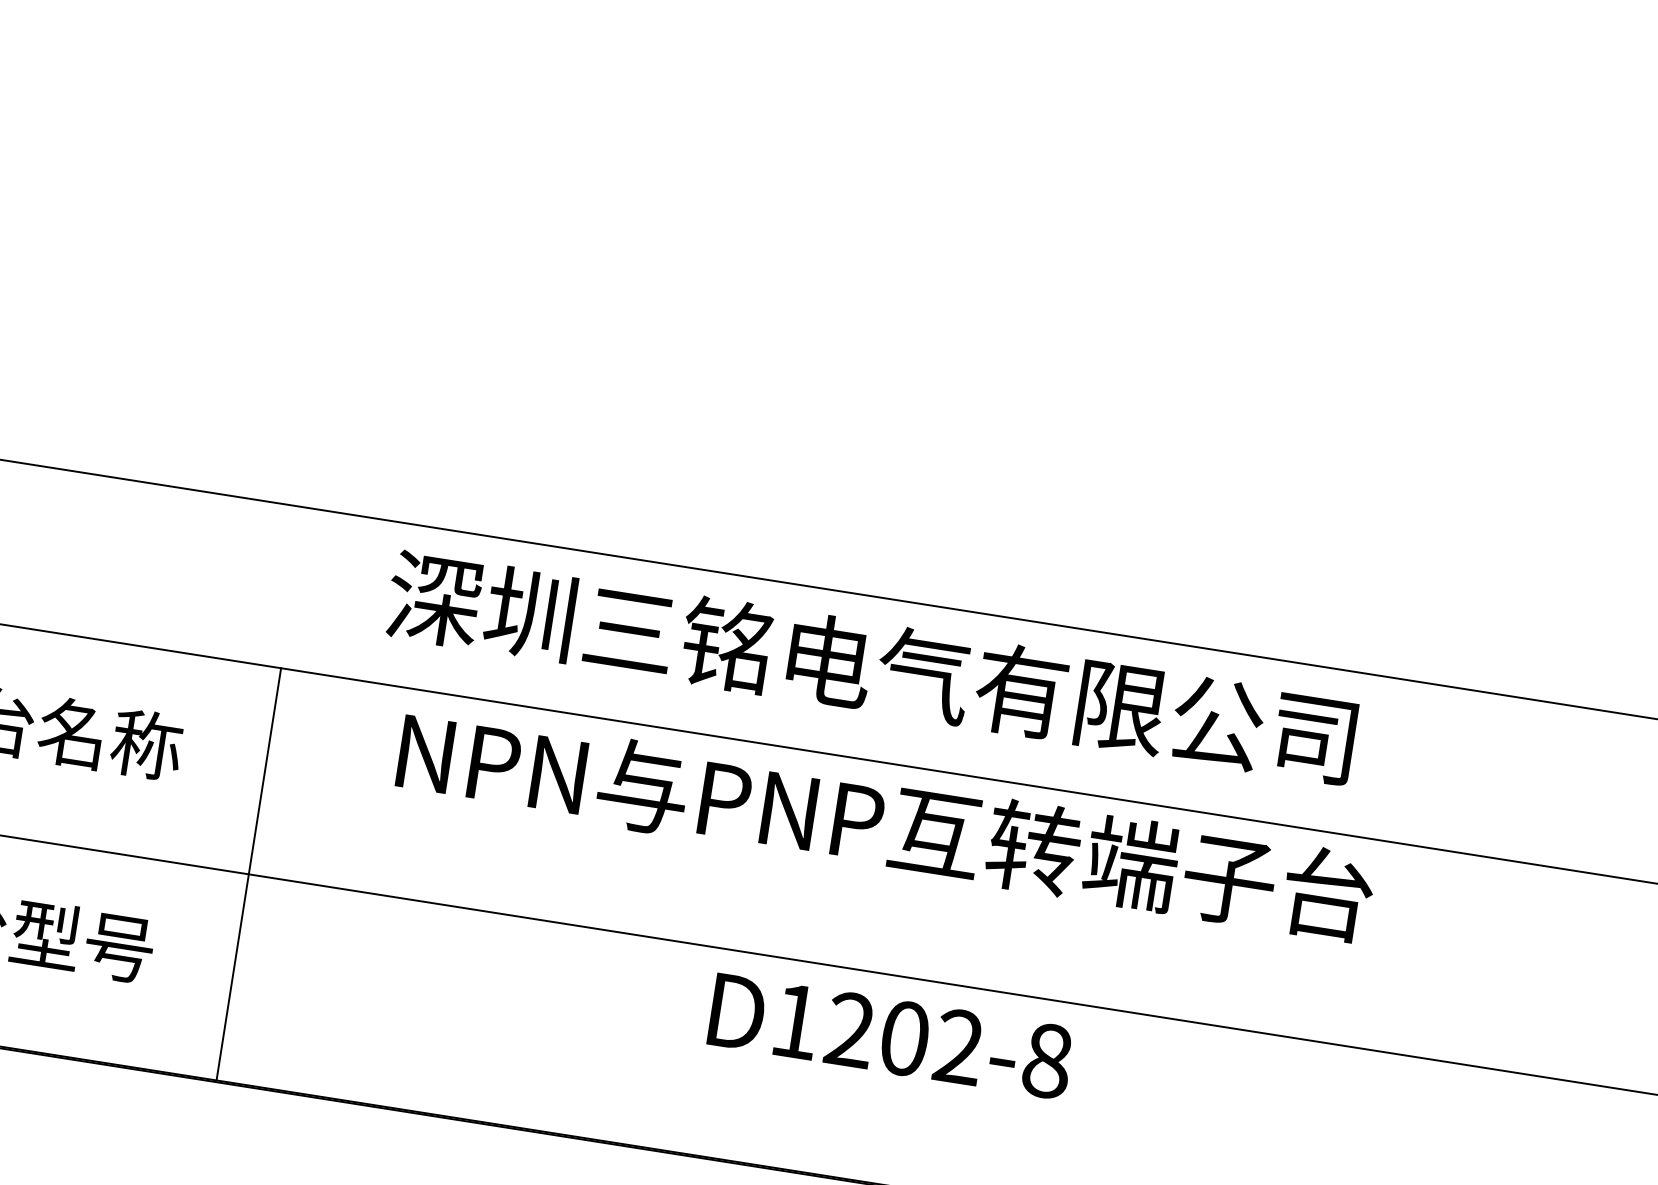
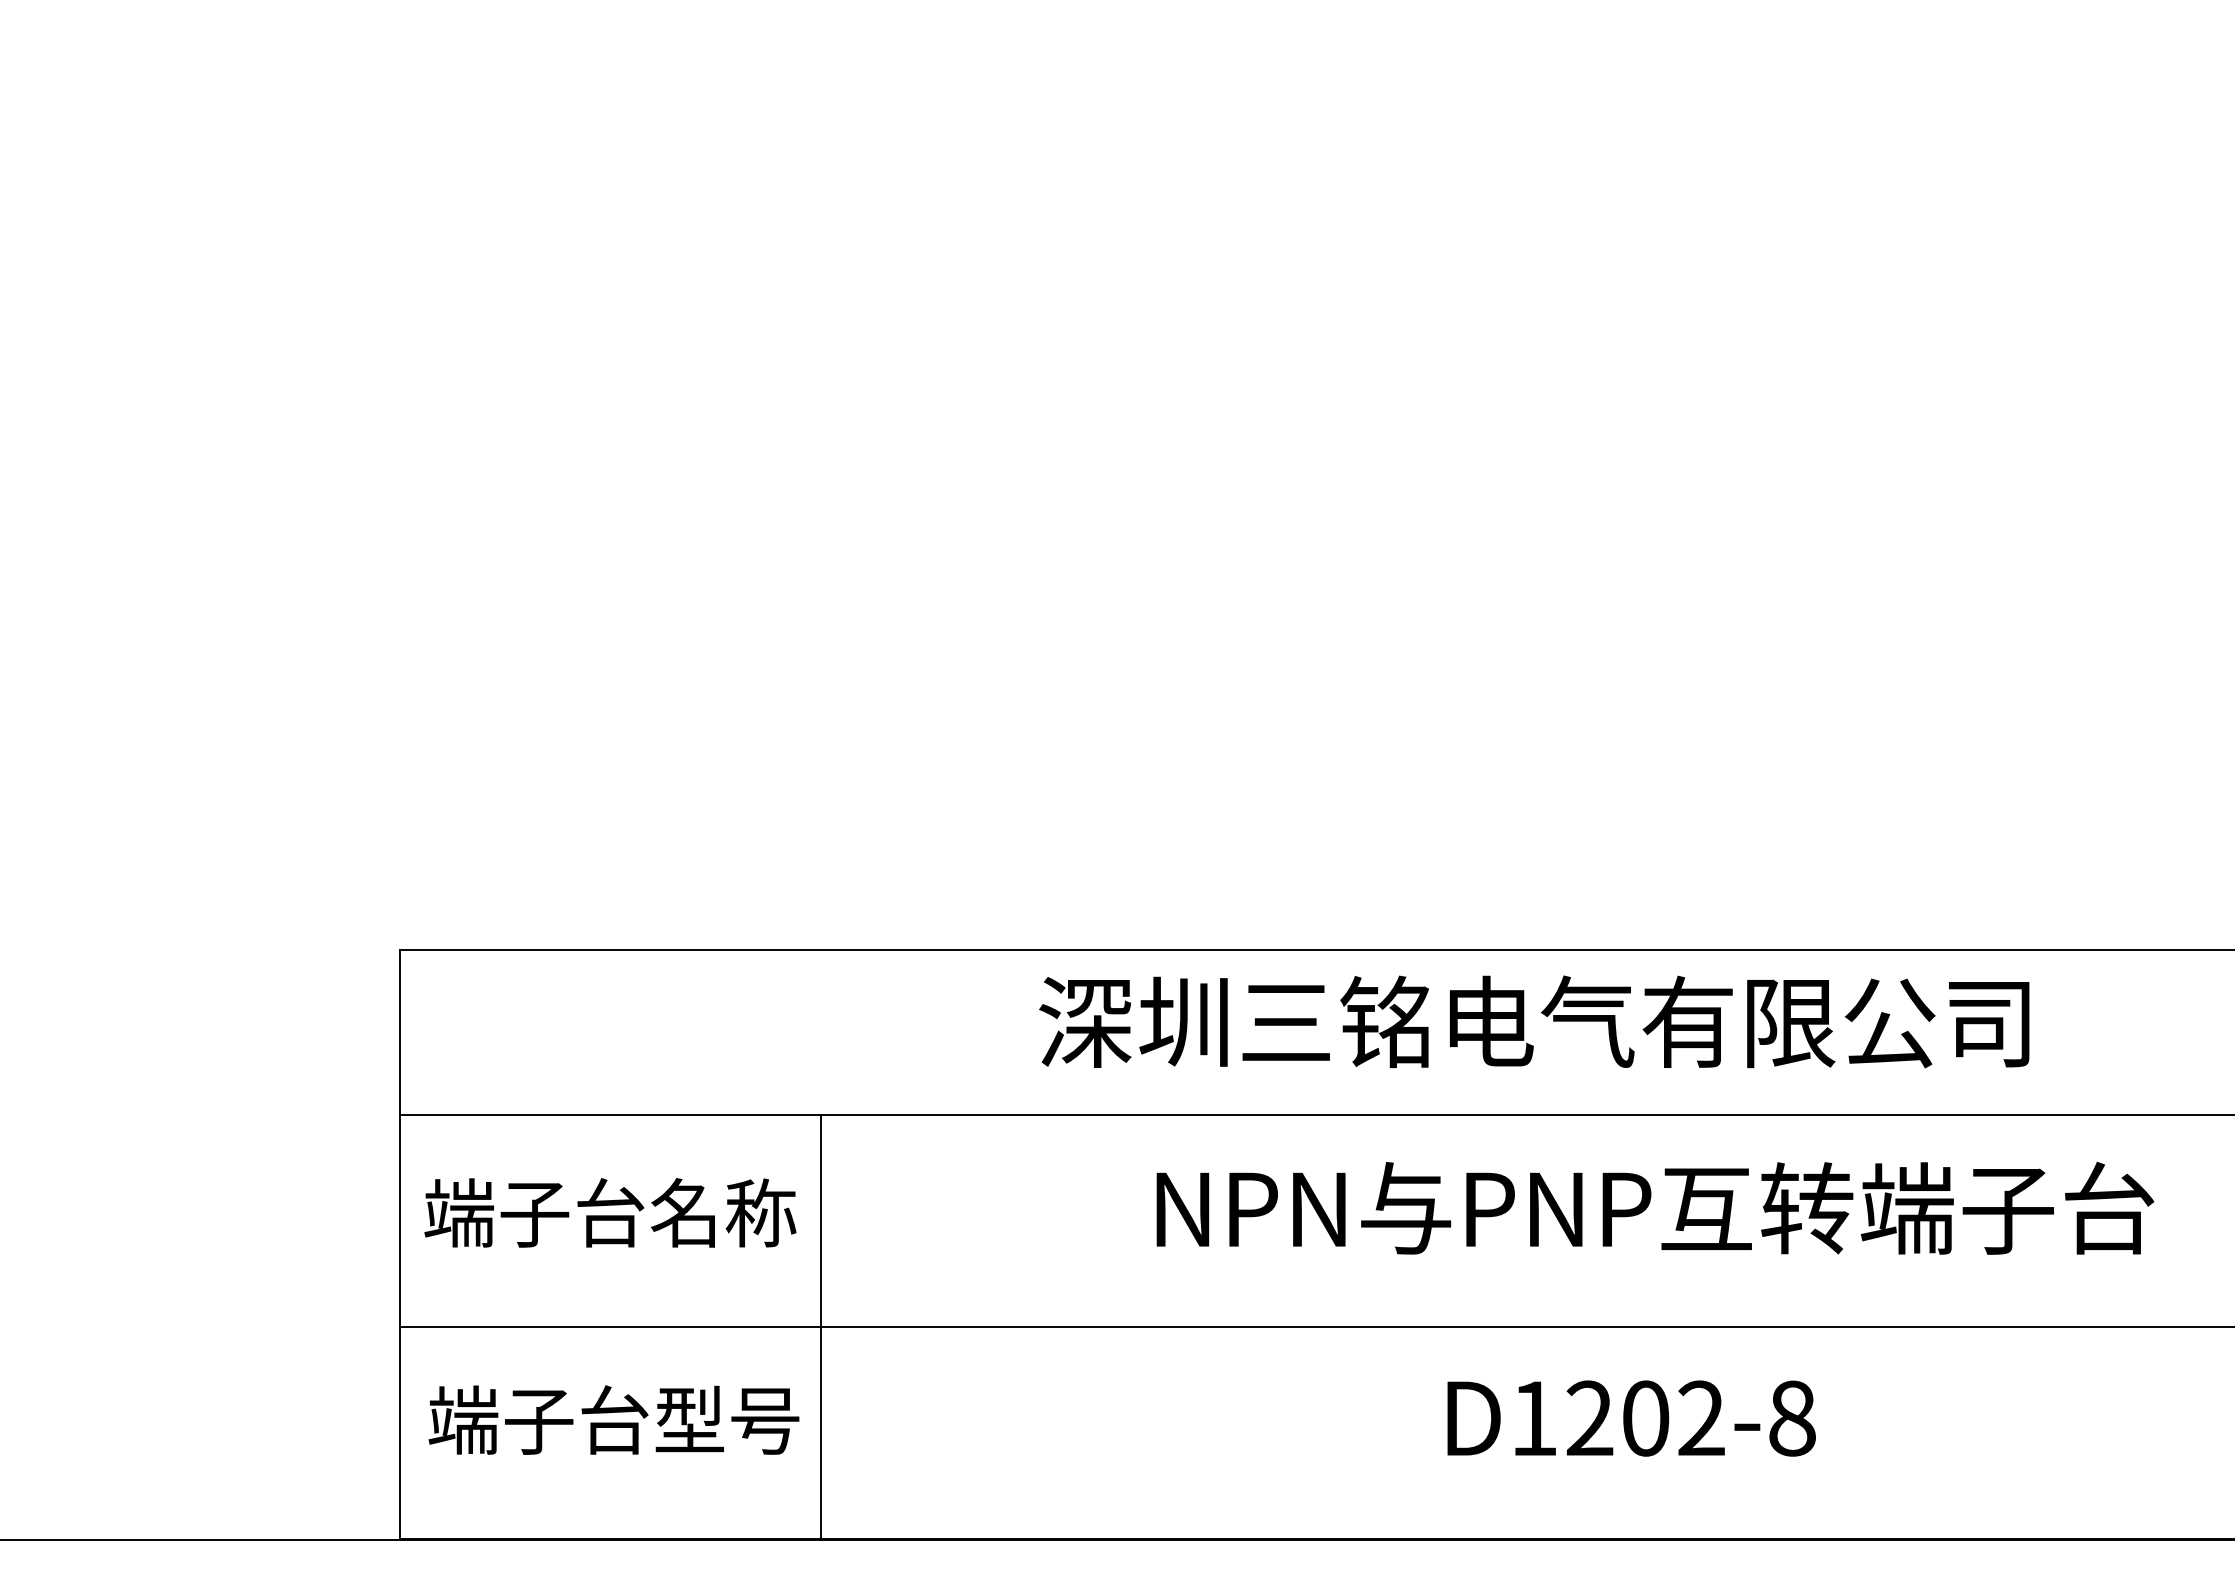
text: (871, 667) -> (1534, 1021), moved
text: (886, 824) -> (1655, 1207), moved
line: (248, 873) -> (820, 1326), moved
text: (890, 1036) -> (1631, 1418), moved

